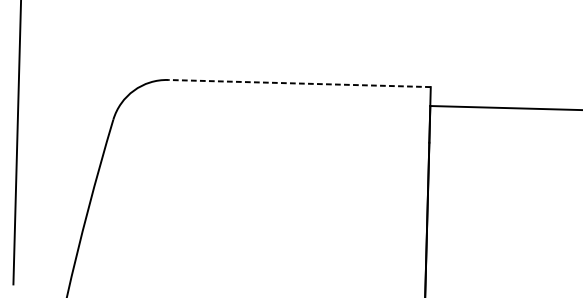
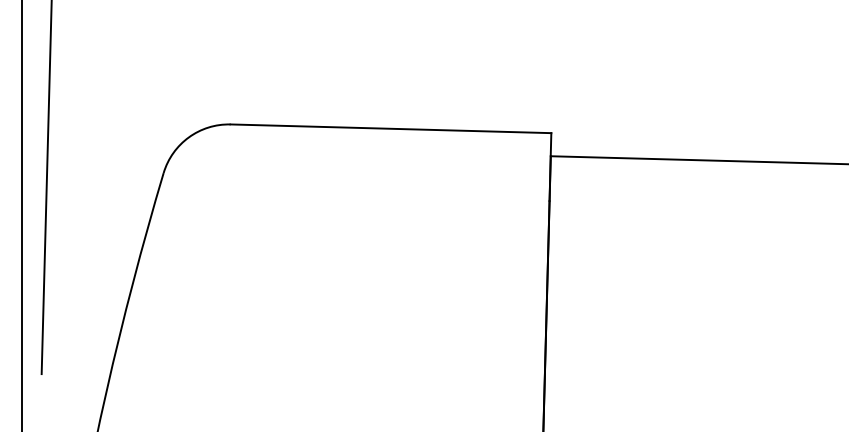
line: (299, 83) -> (390, 128), dashed -> solid

